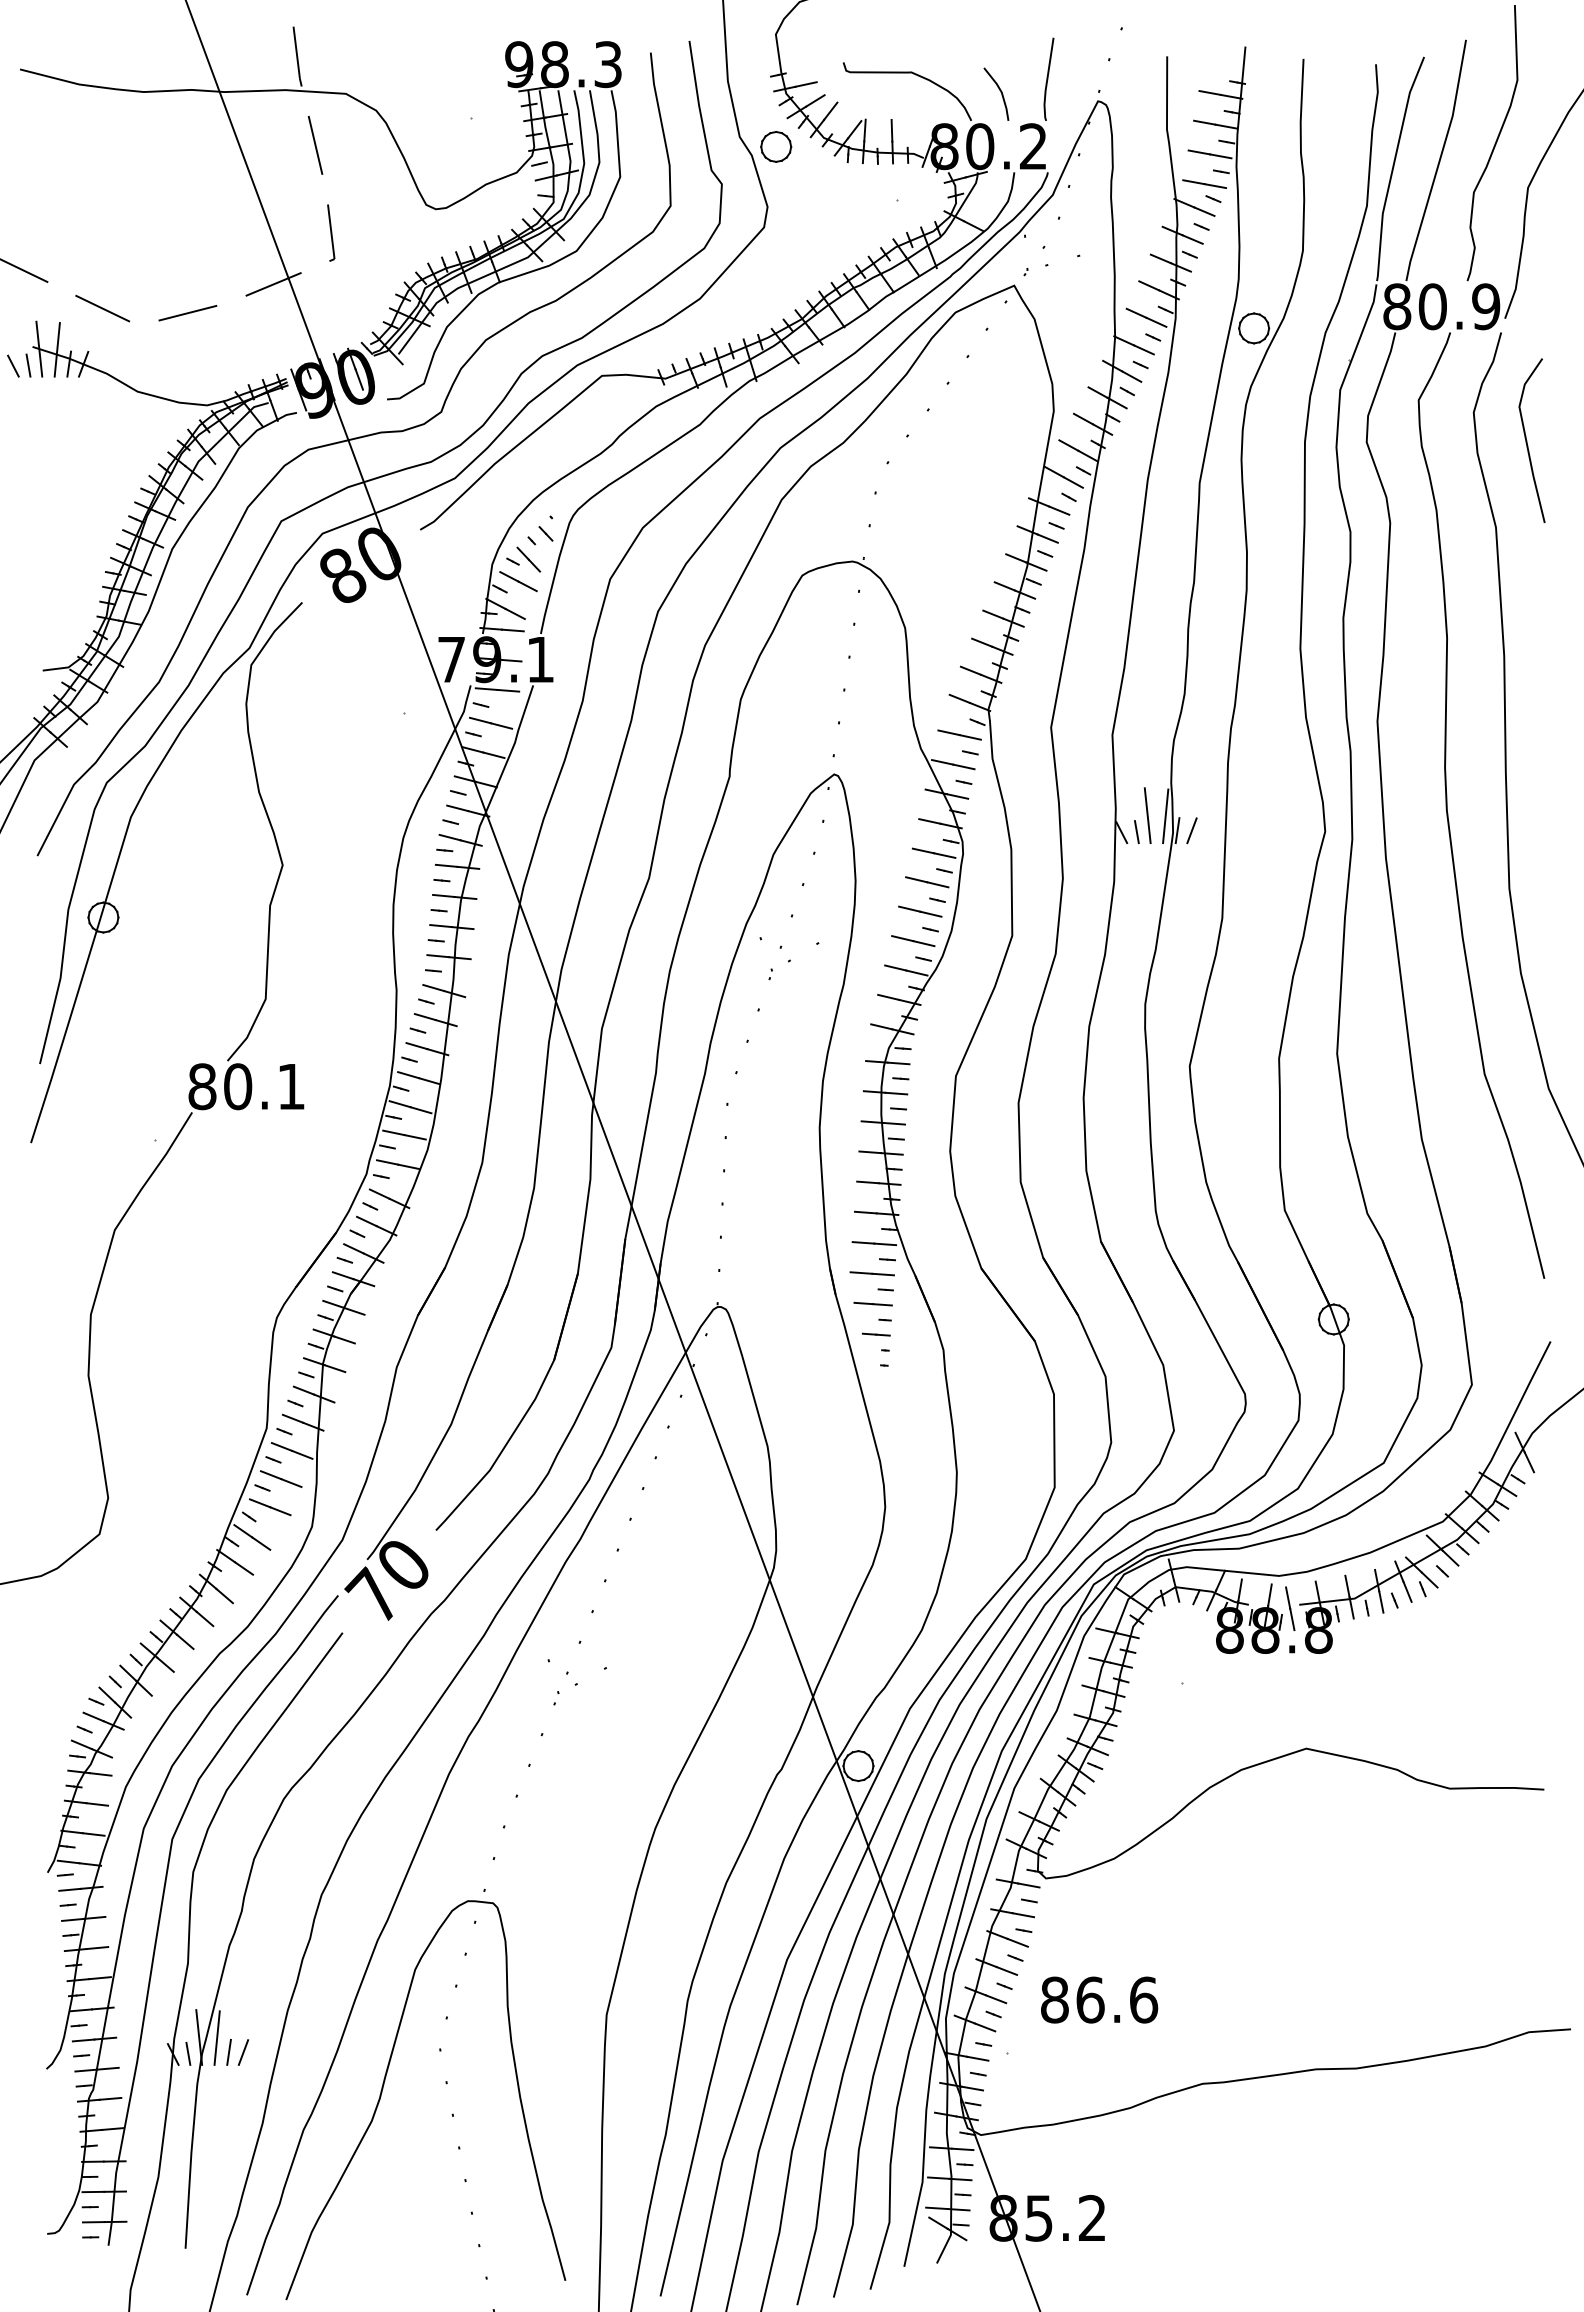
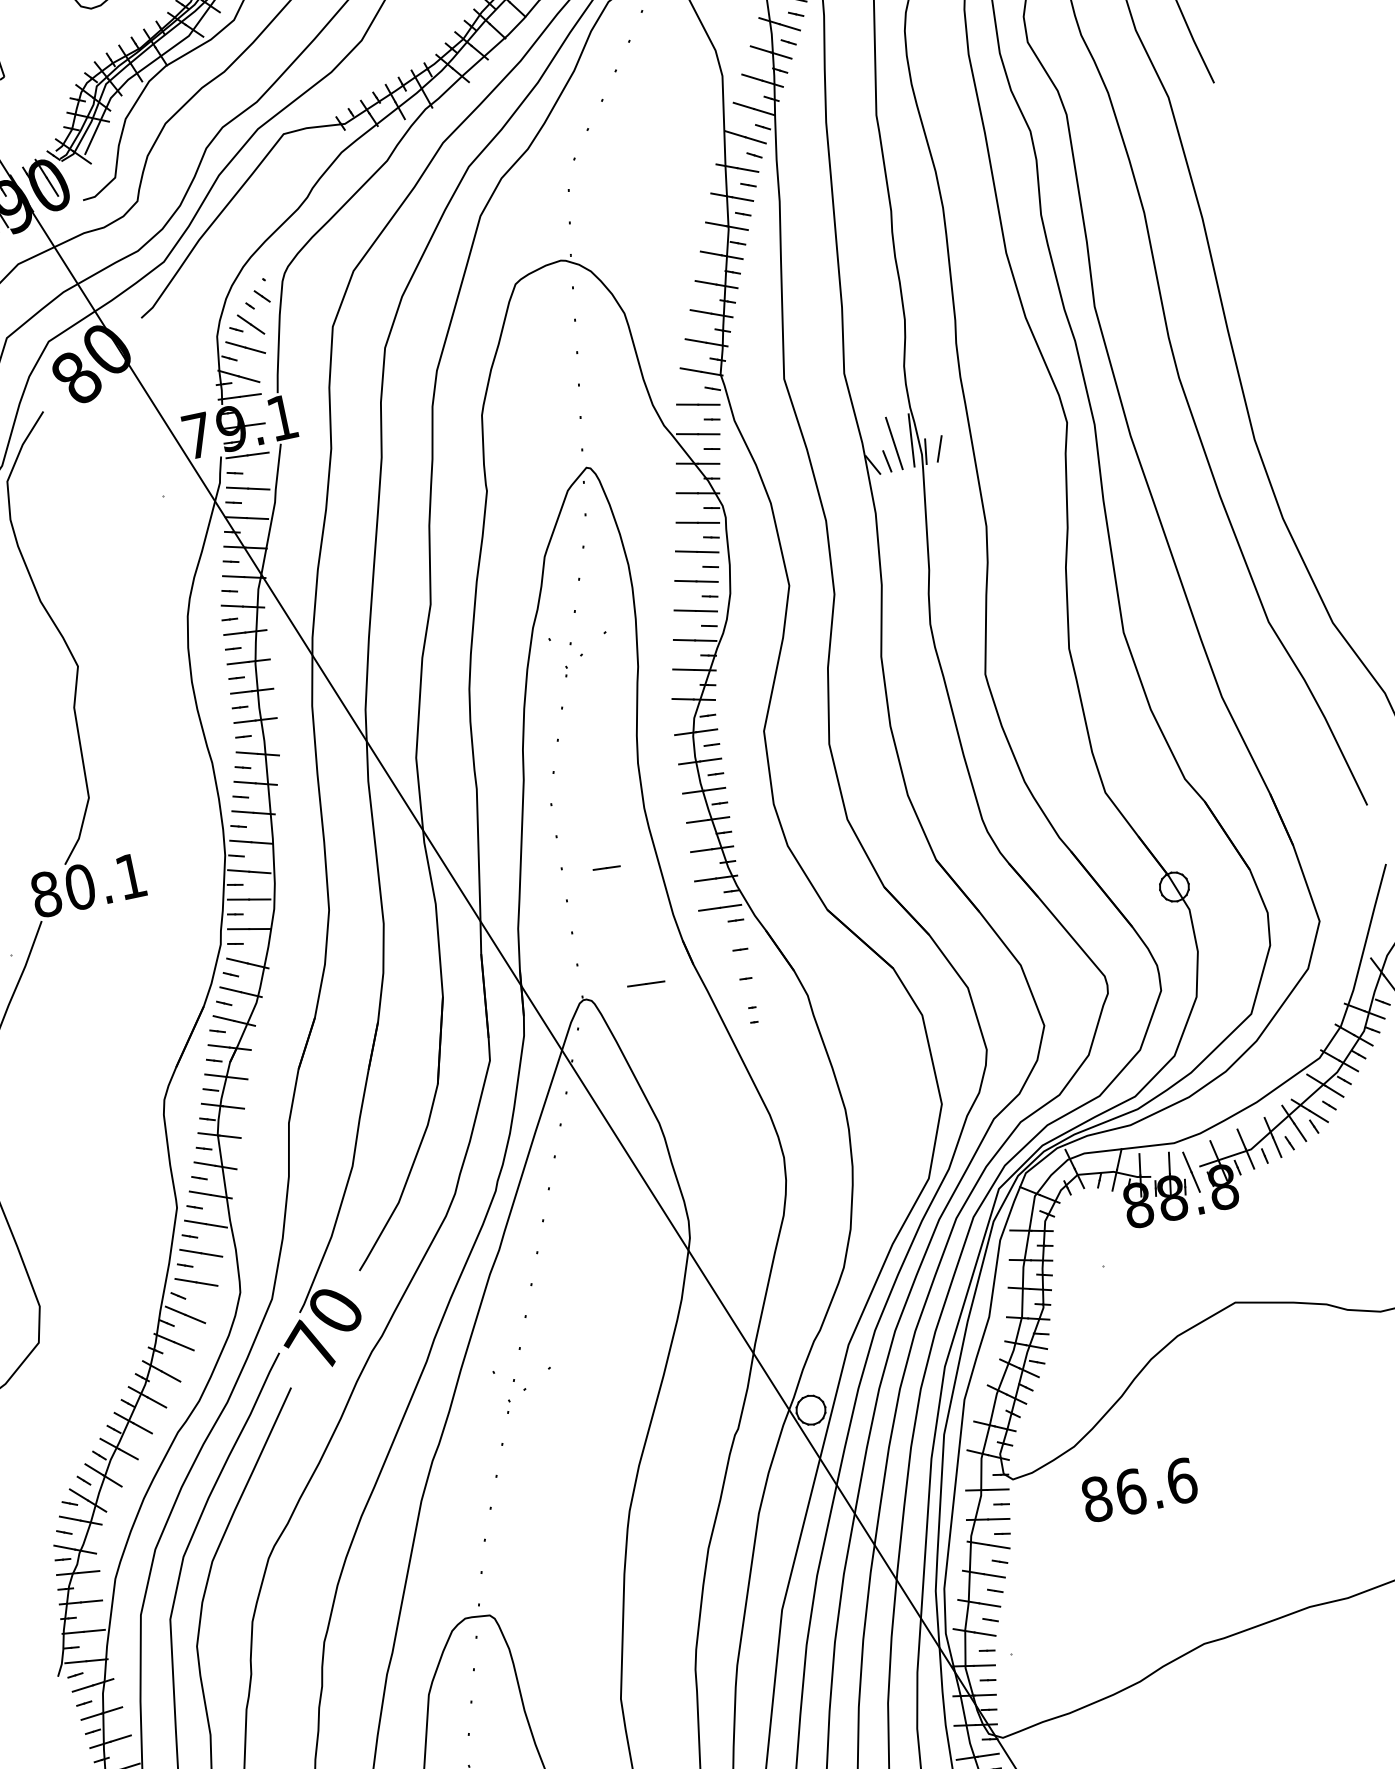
line: (871, 1273) -> (723, 936), removed
line: (872, 1304) -> (645, 984), moved
line: (876, 1334) -> (606, 867), moved
text: (1099, 1999) -> (1139, 1489), moved

